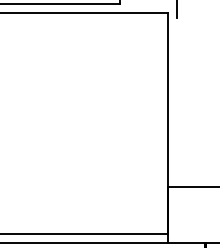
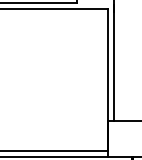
line: (175, 96) -> (113, 62), added

